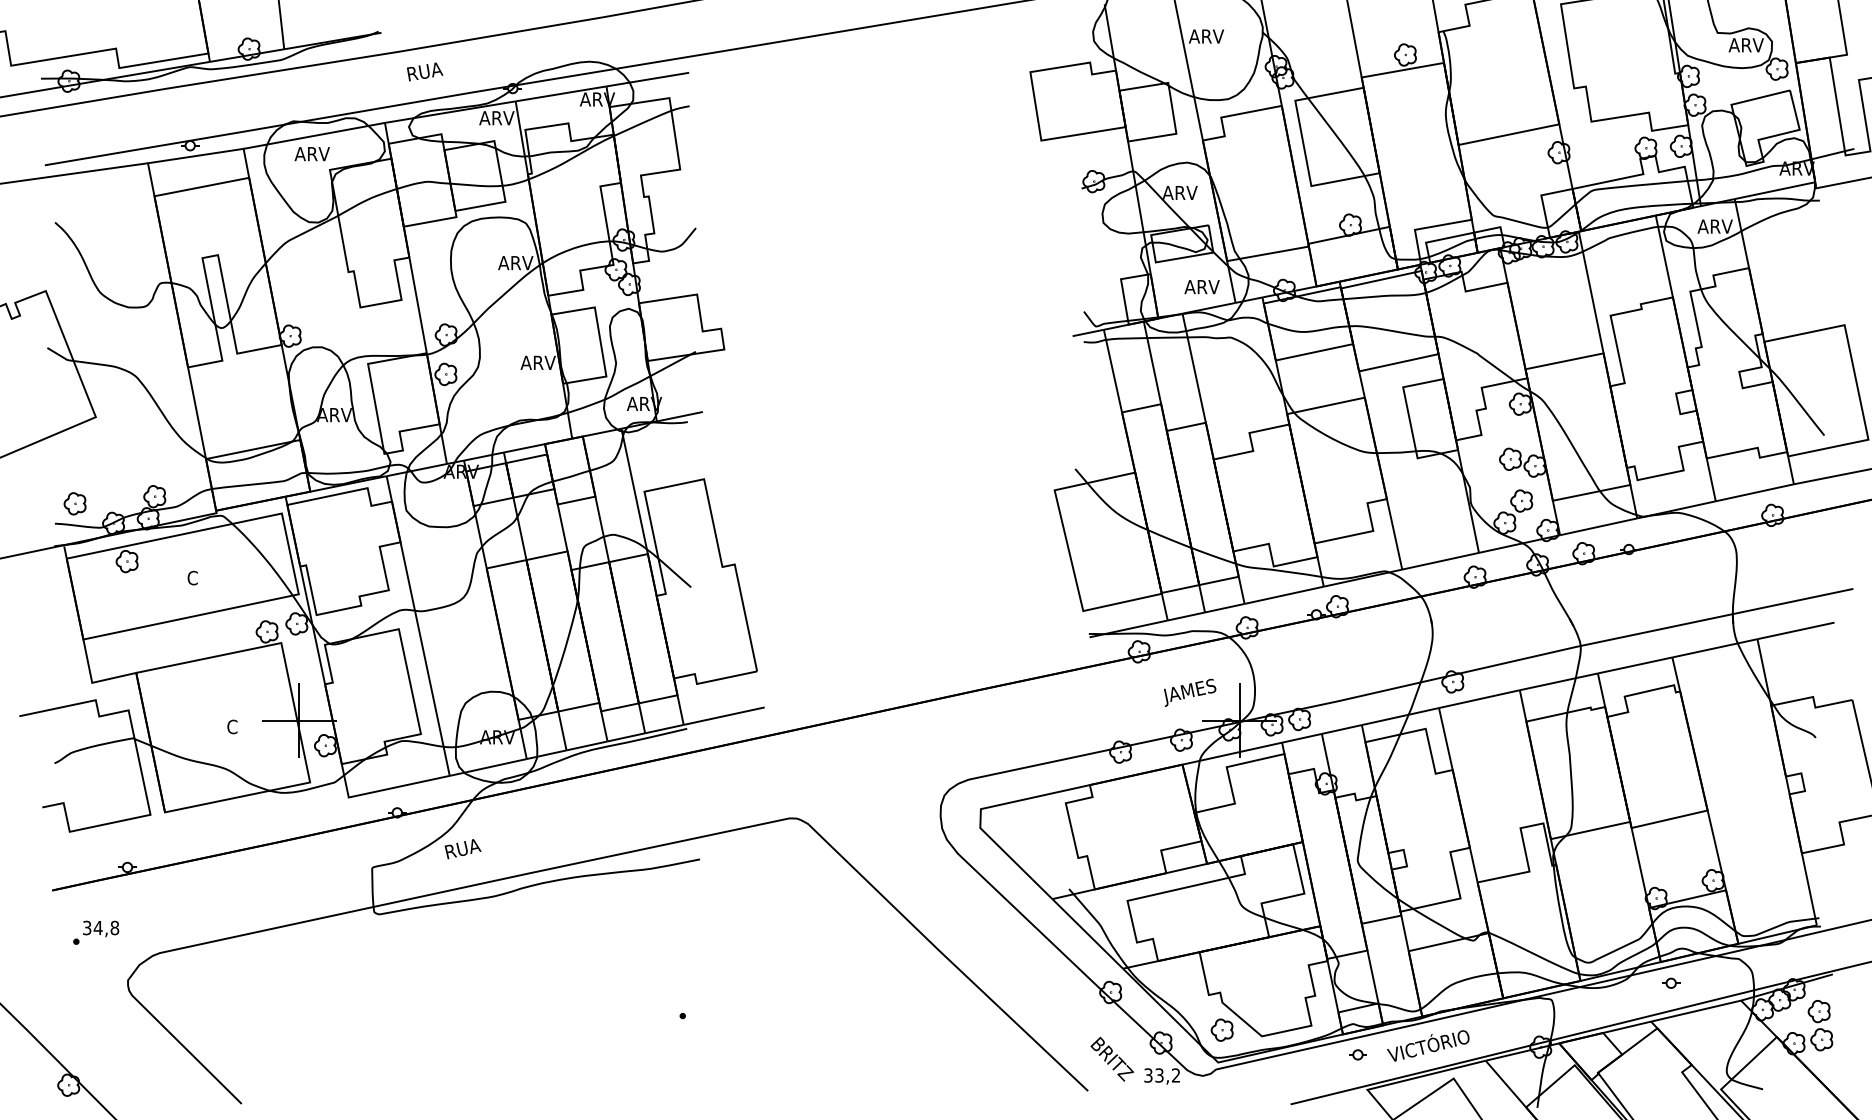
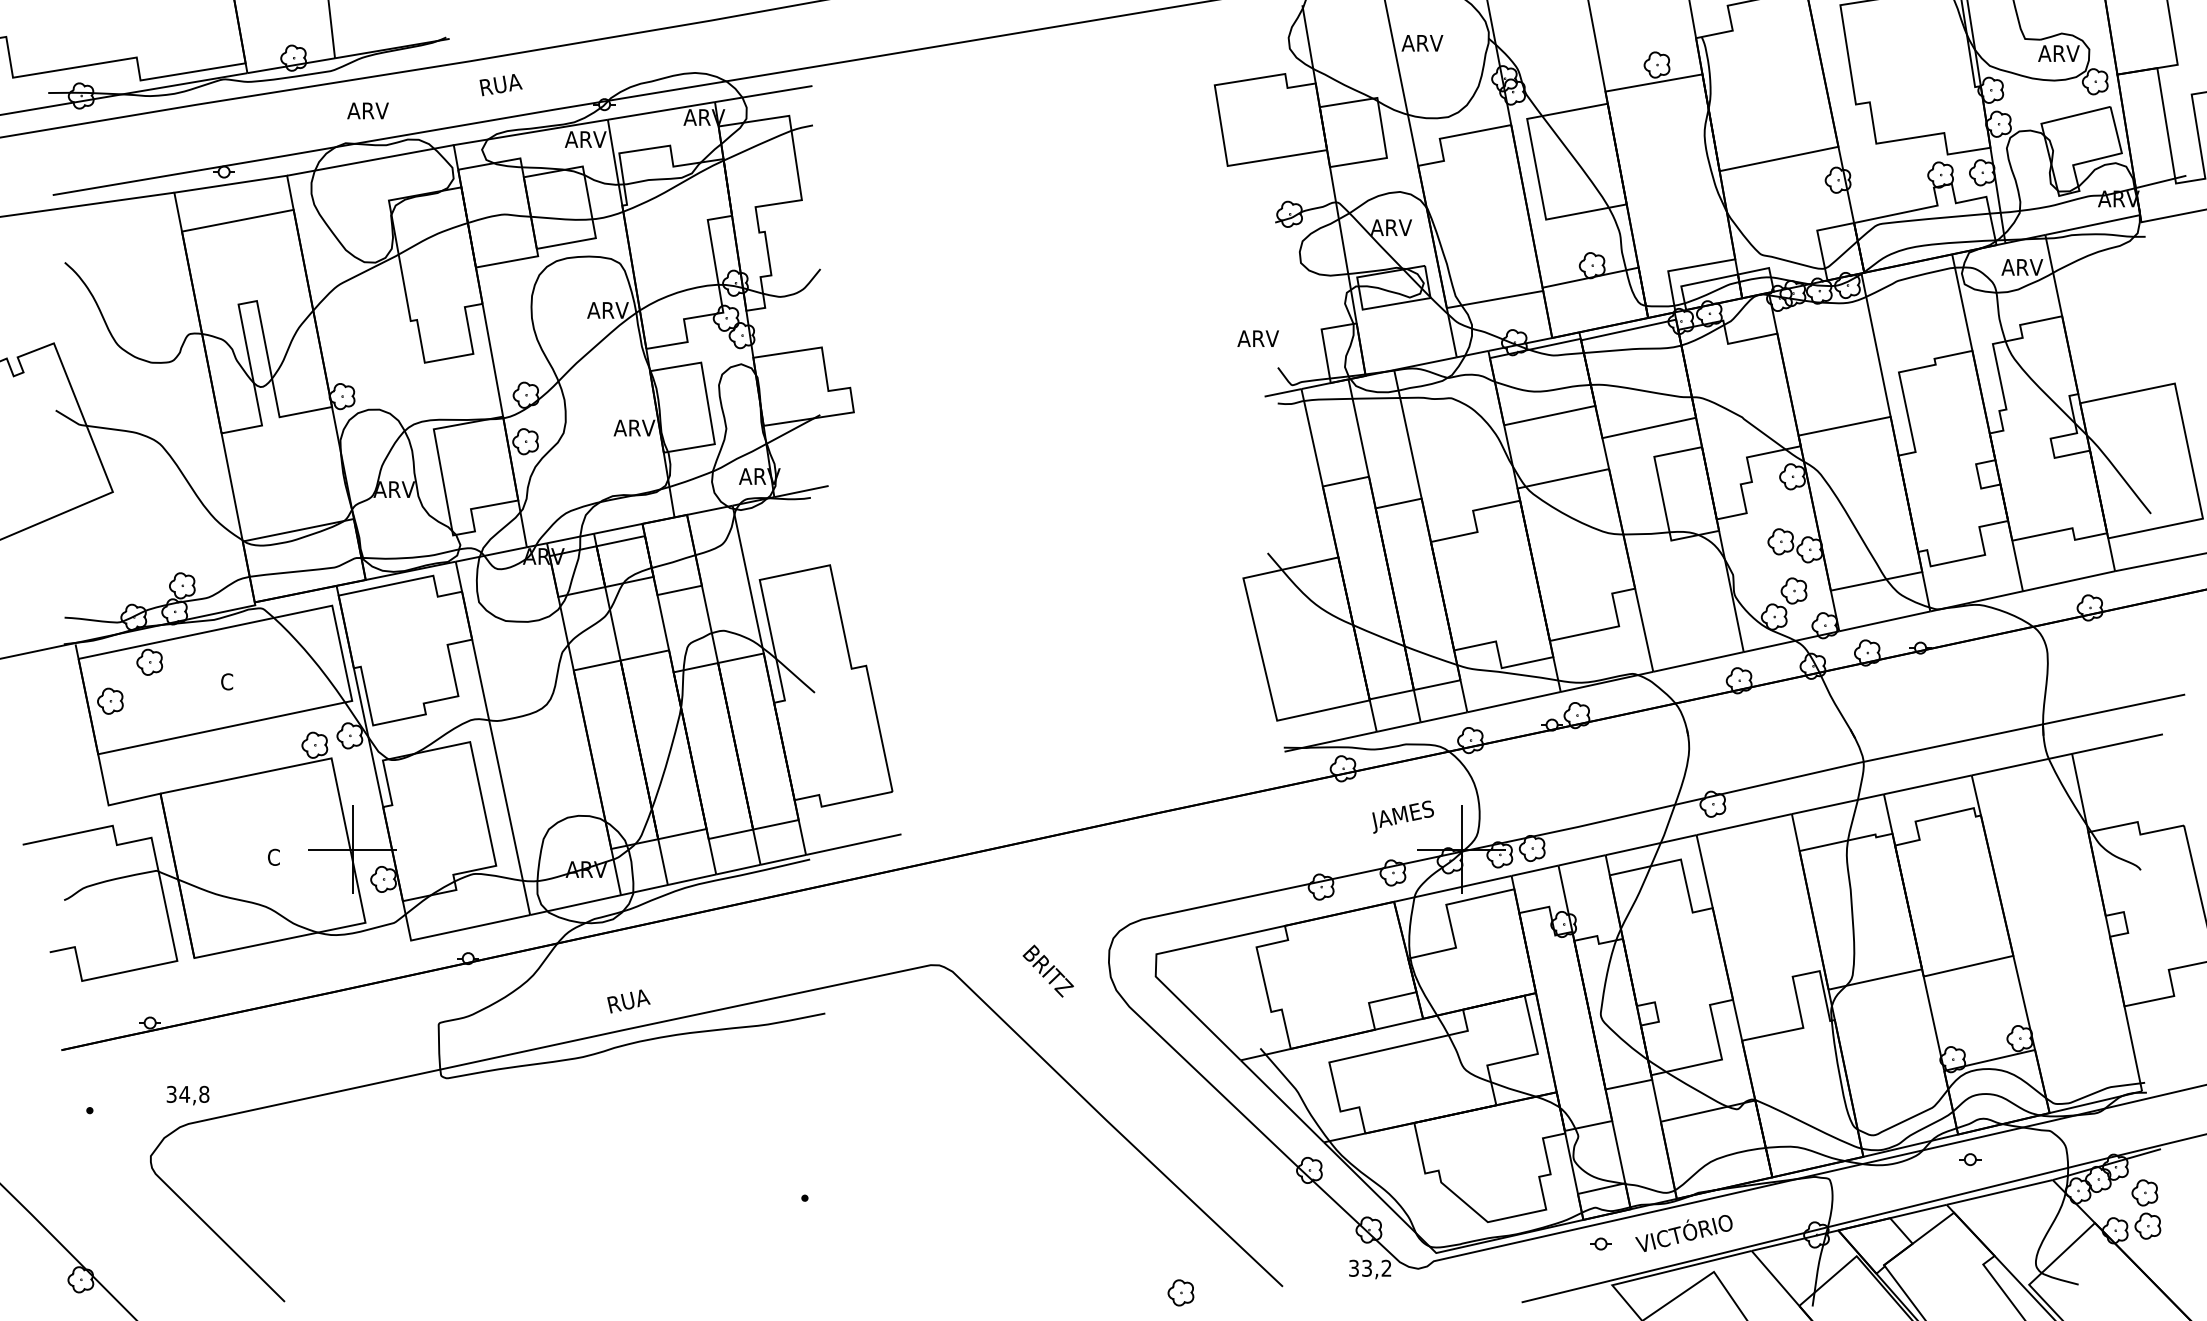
text: (311, 153) -> (367, 110), moved
text: (1201, 286) -> (1257, 338), moved
part: (75, 503) -> (110, 700), moved
text: (462, 849) -> (628, 1001), moved
text: (100, 928) -> (187, 1095), moved
part: (1221, 1029) -> (1180, 1292), moved
text: (1111, 1058) -> (1047, 970), moved

